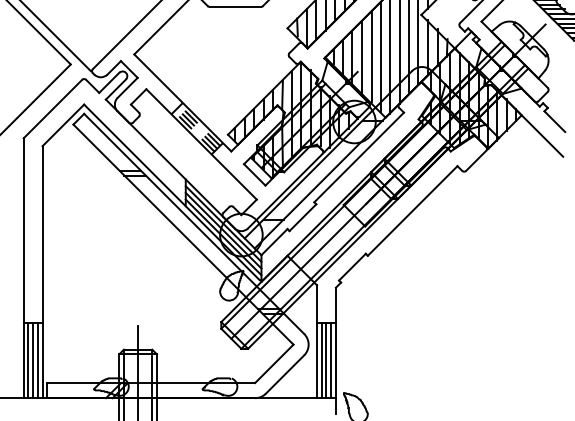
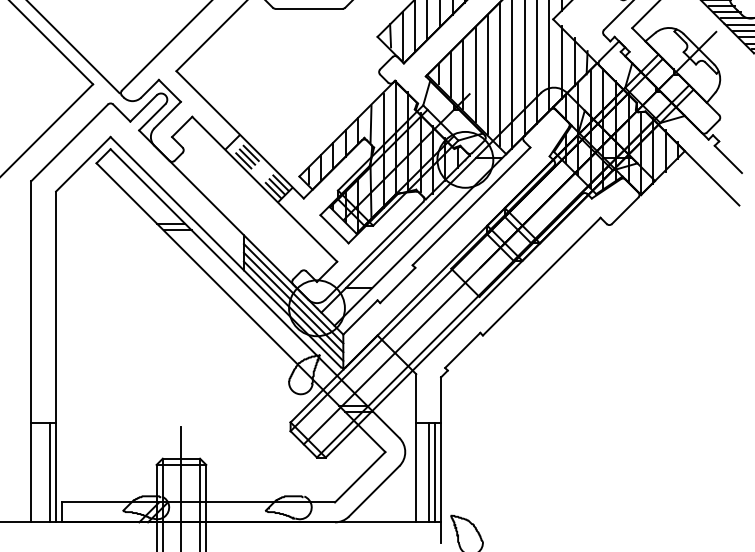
line: (28, 360) -> (37, 472), removed
line: (33, 360) -> (43, 472), removed
line: (321, 360) -> (422, 472), removed

